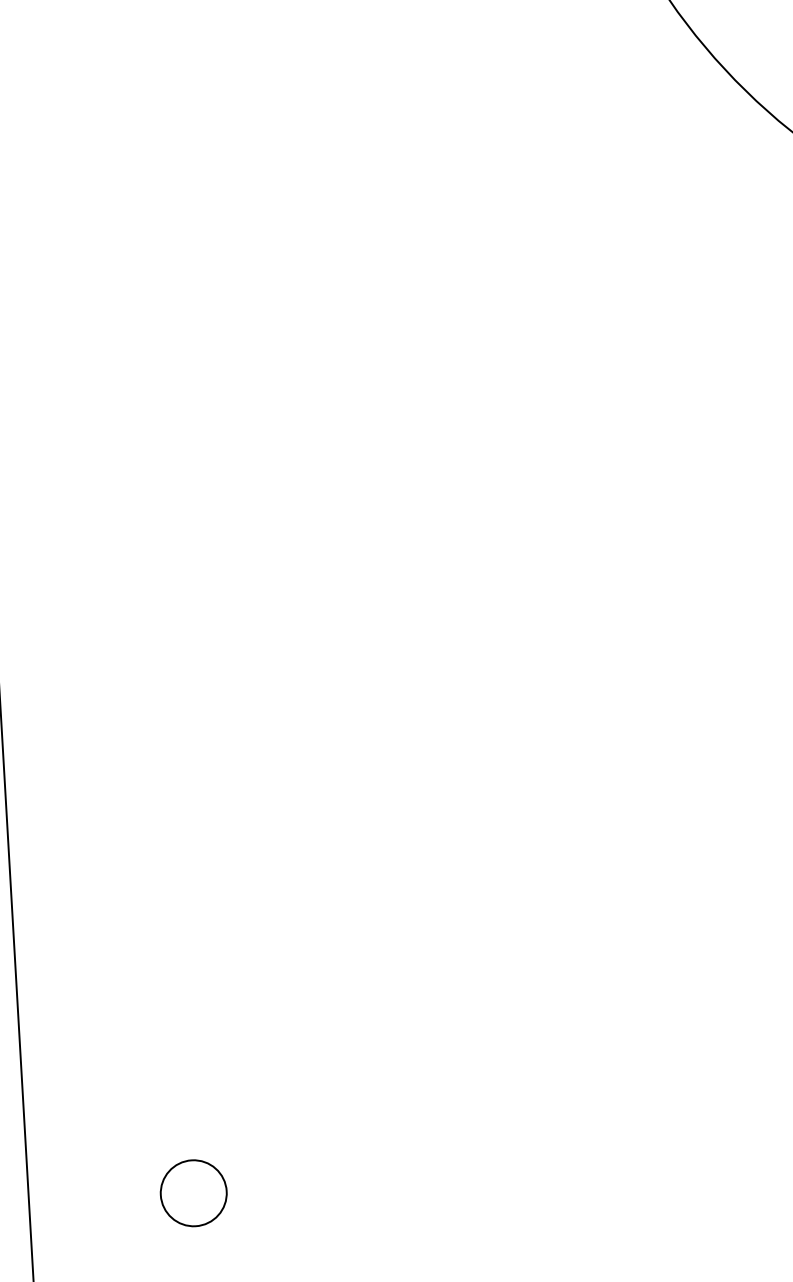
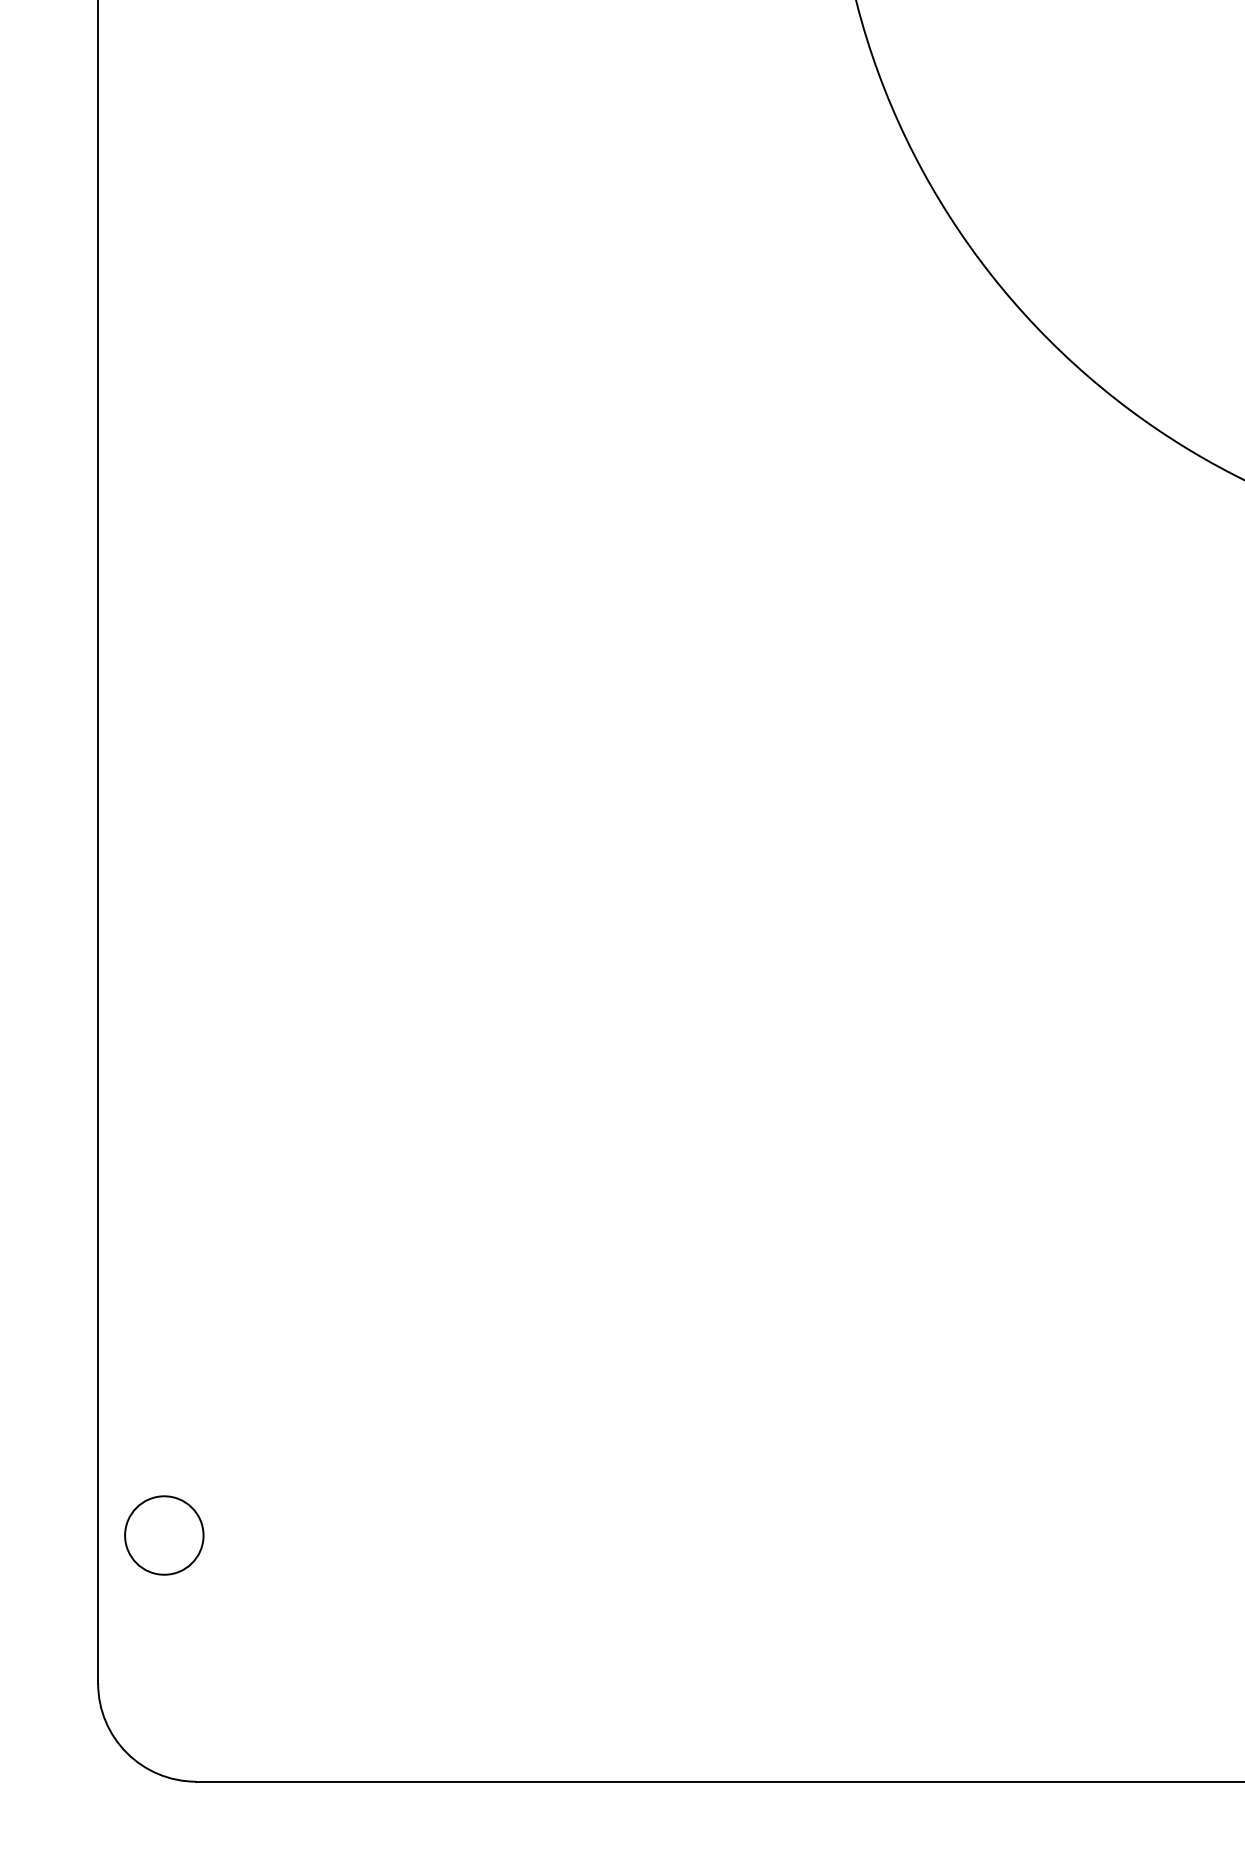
circle: (193, 1193) -> (164, 1535), moved

